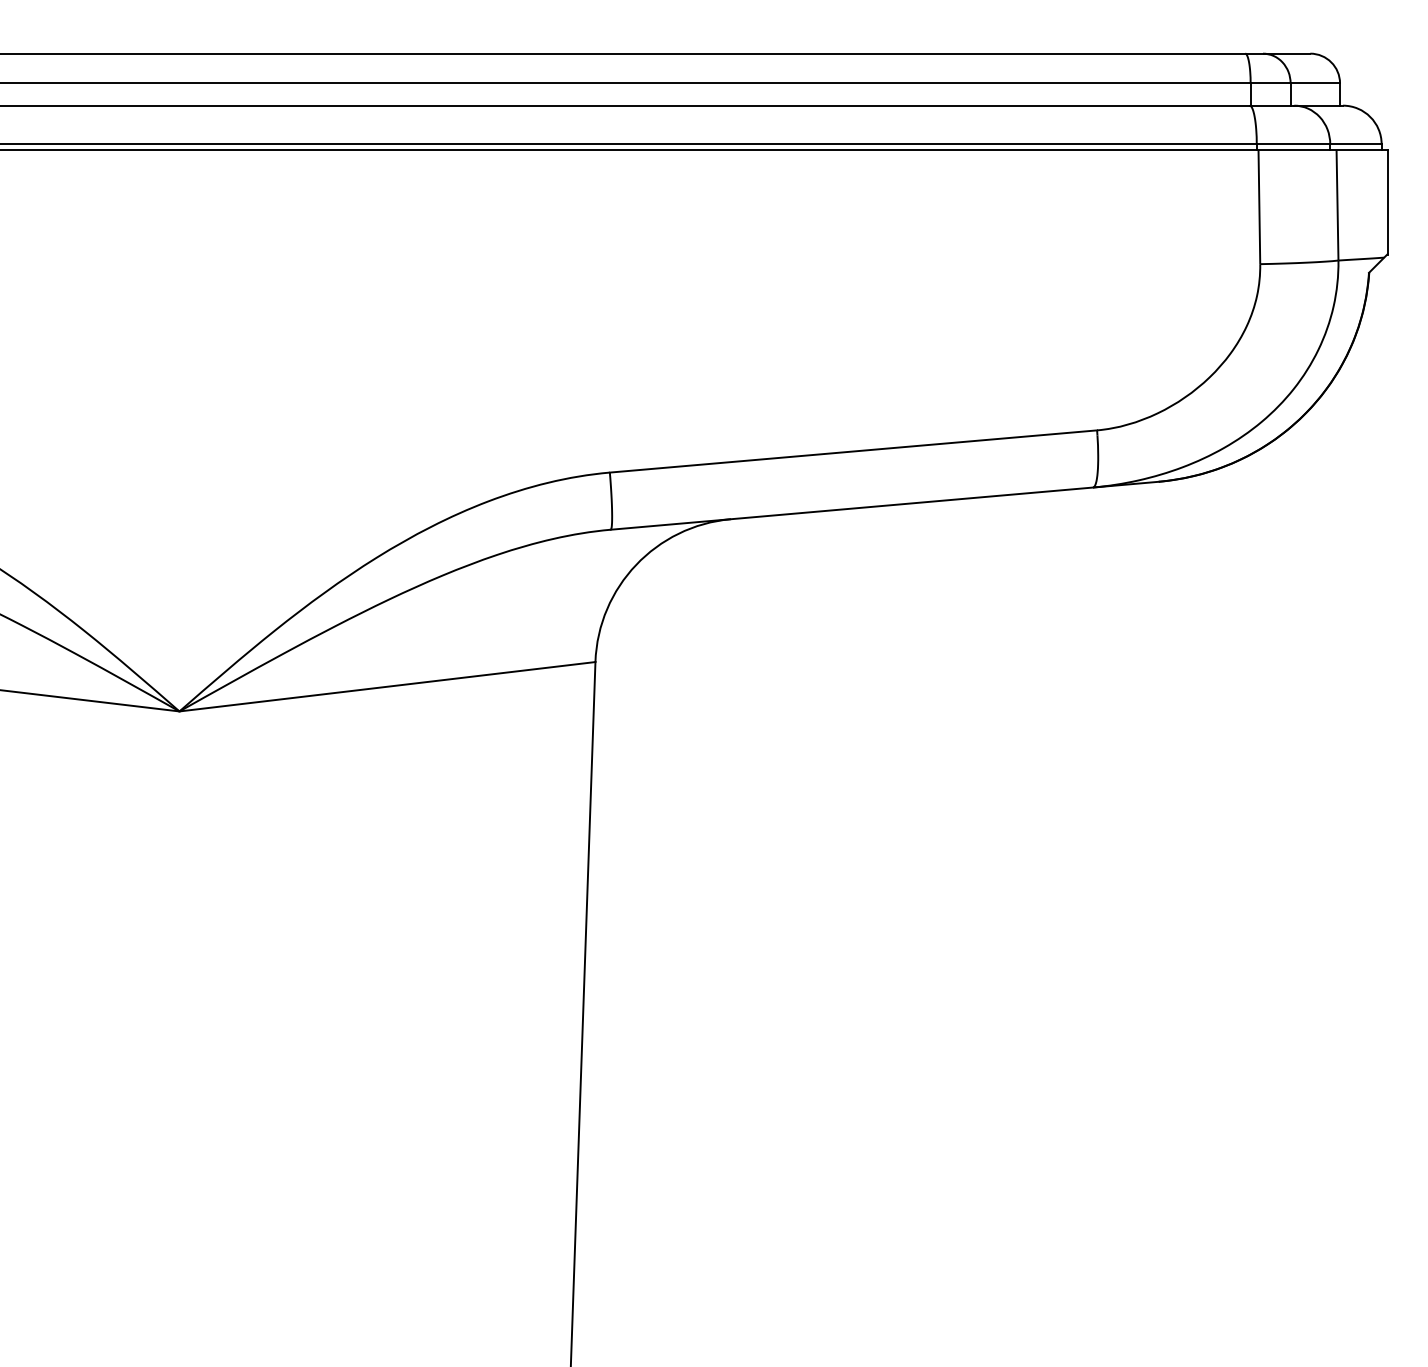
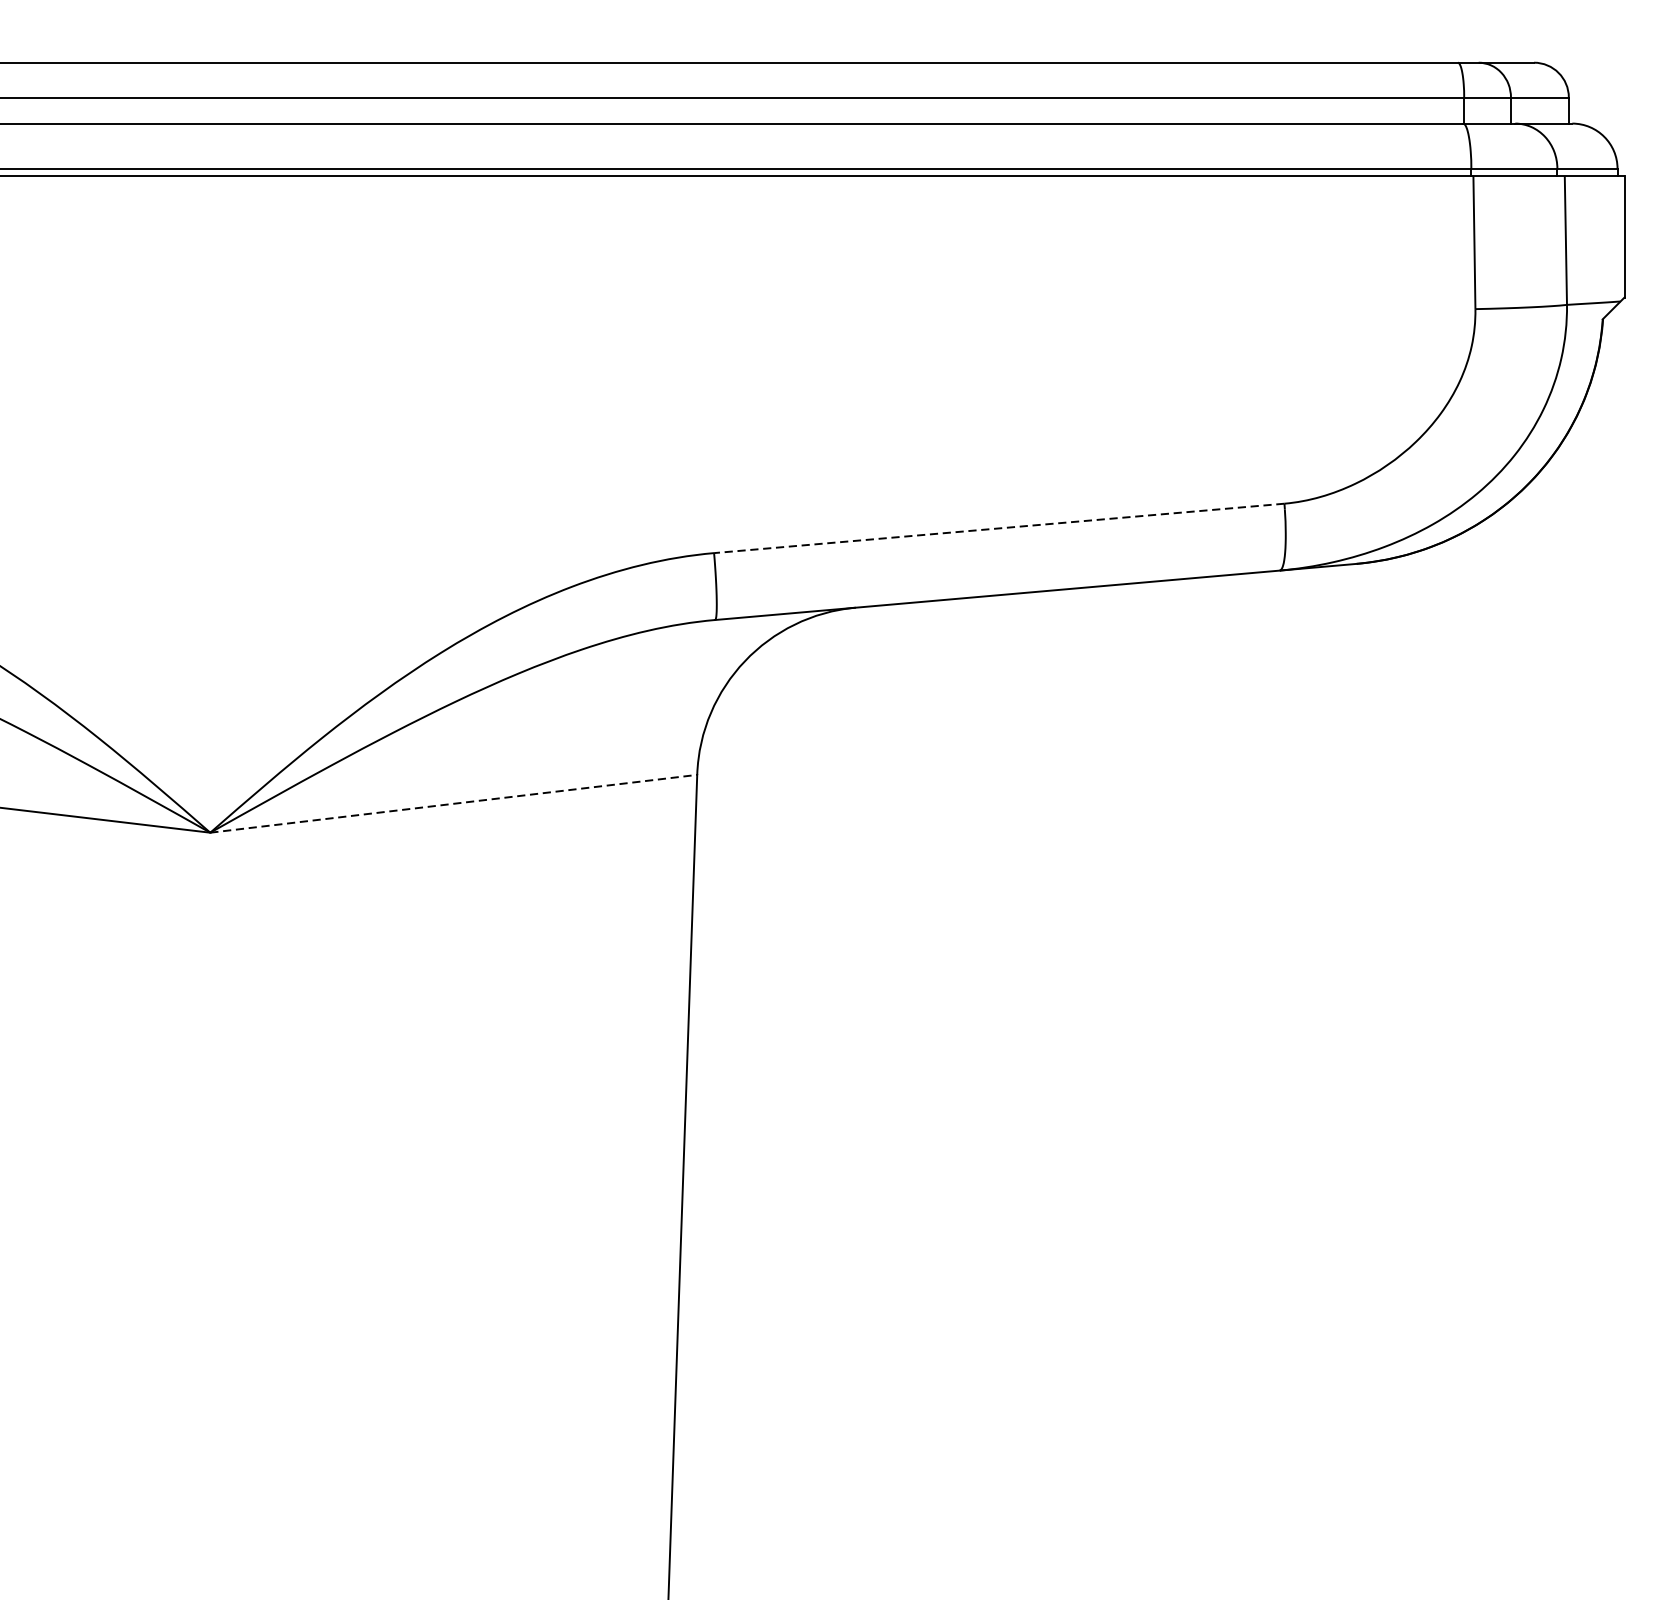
line: (853, 451) -> (999, 528), solid -> dashed
line: (387, 686) -> (453, 803), solid -> dashed

